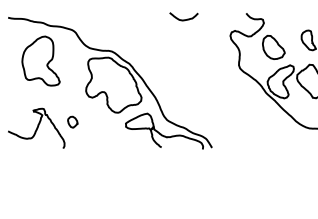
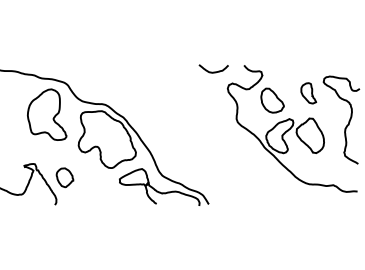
curve: (183, 19) -> (213, 71), moved
part: (41, 60) -> (47, 114), moved
part: (72, 121) -> (64, 177), size x1.67

